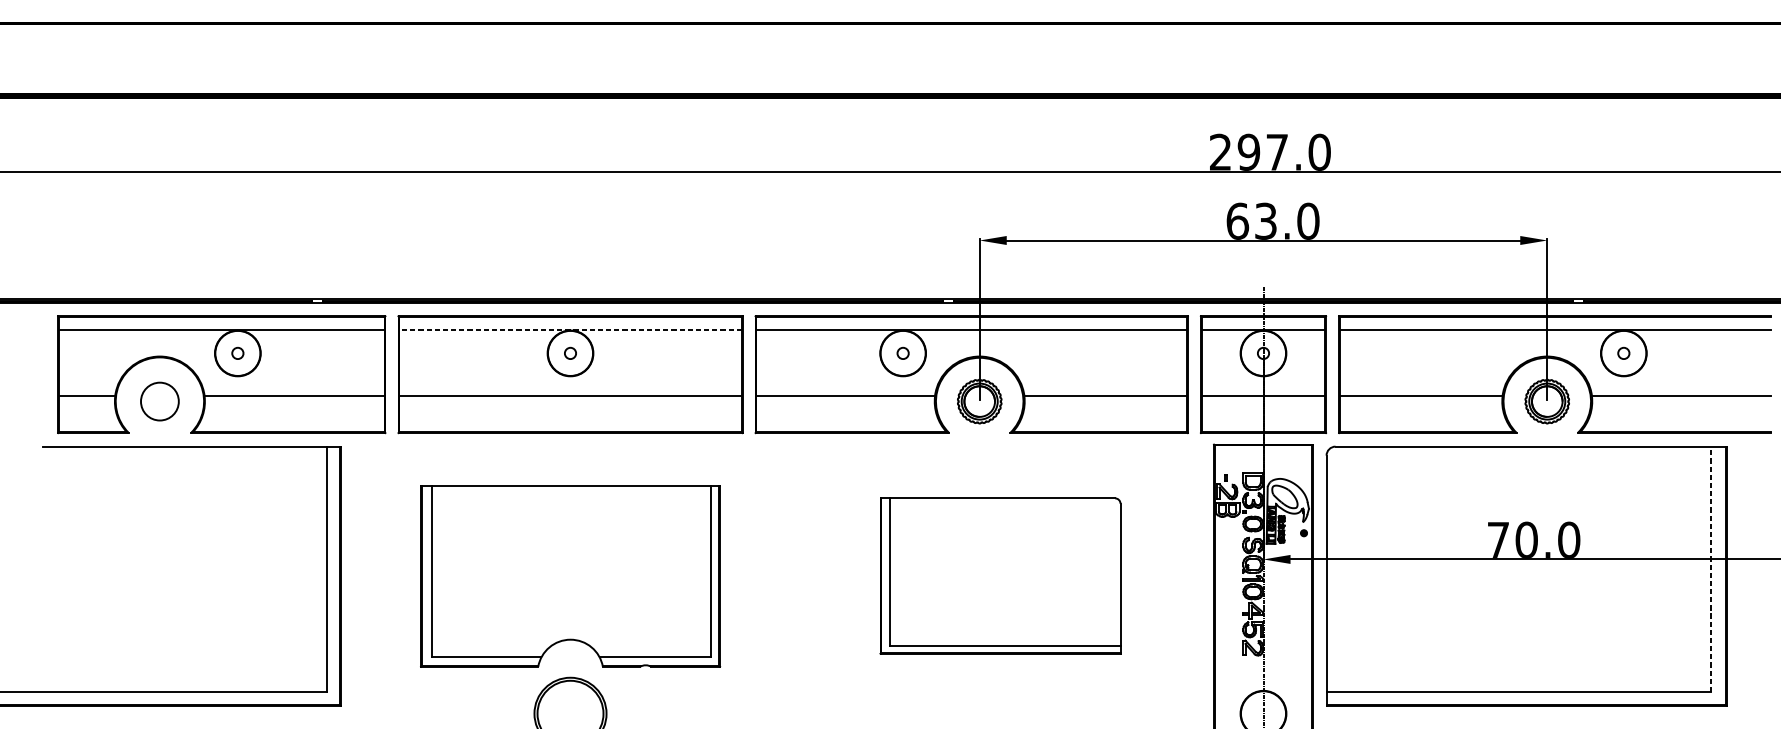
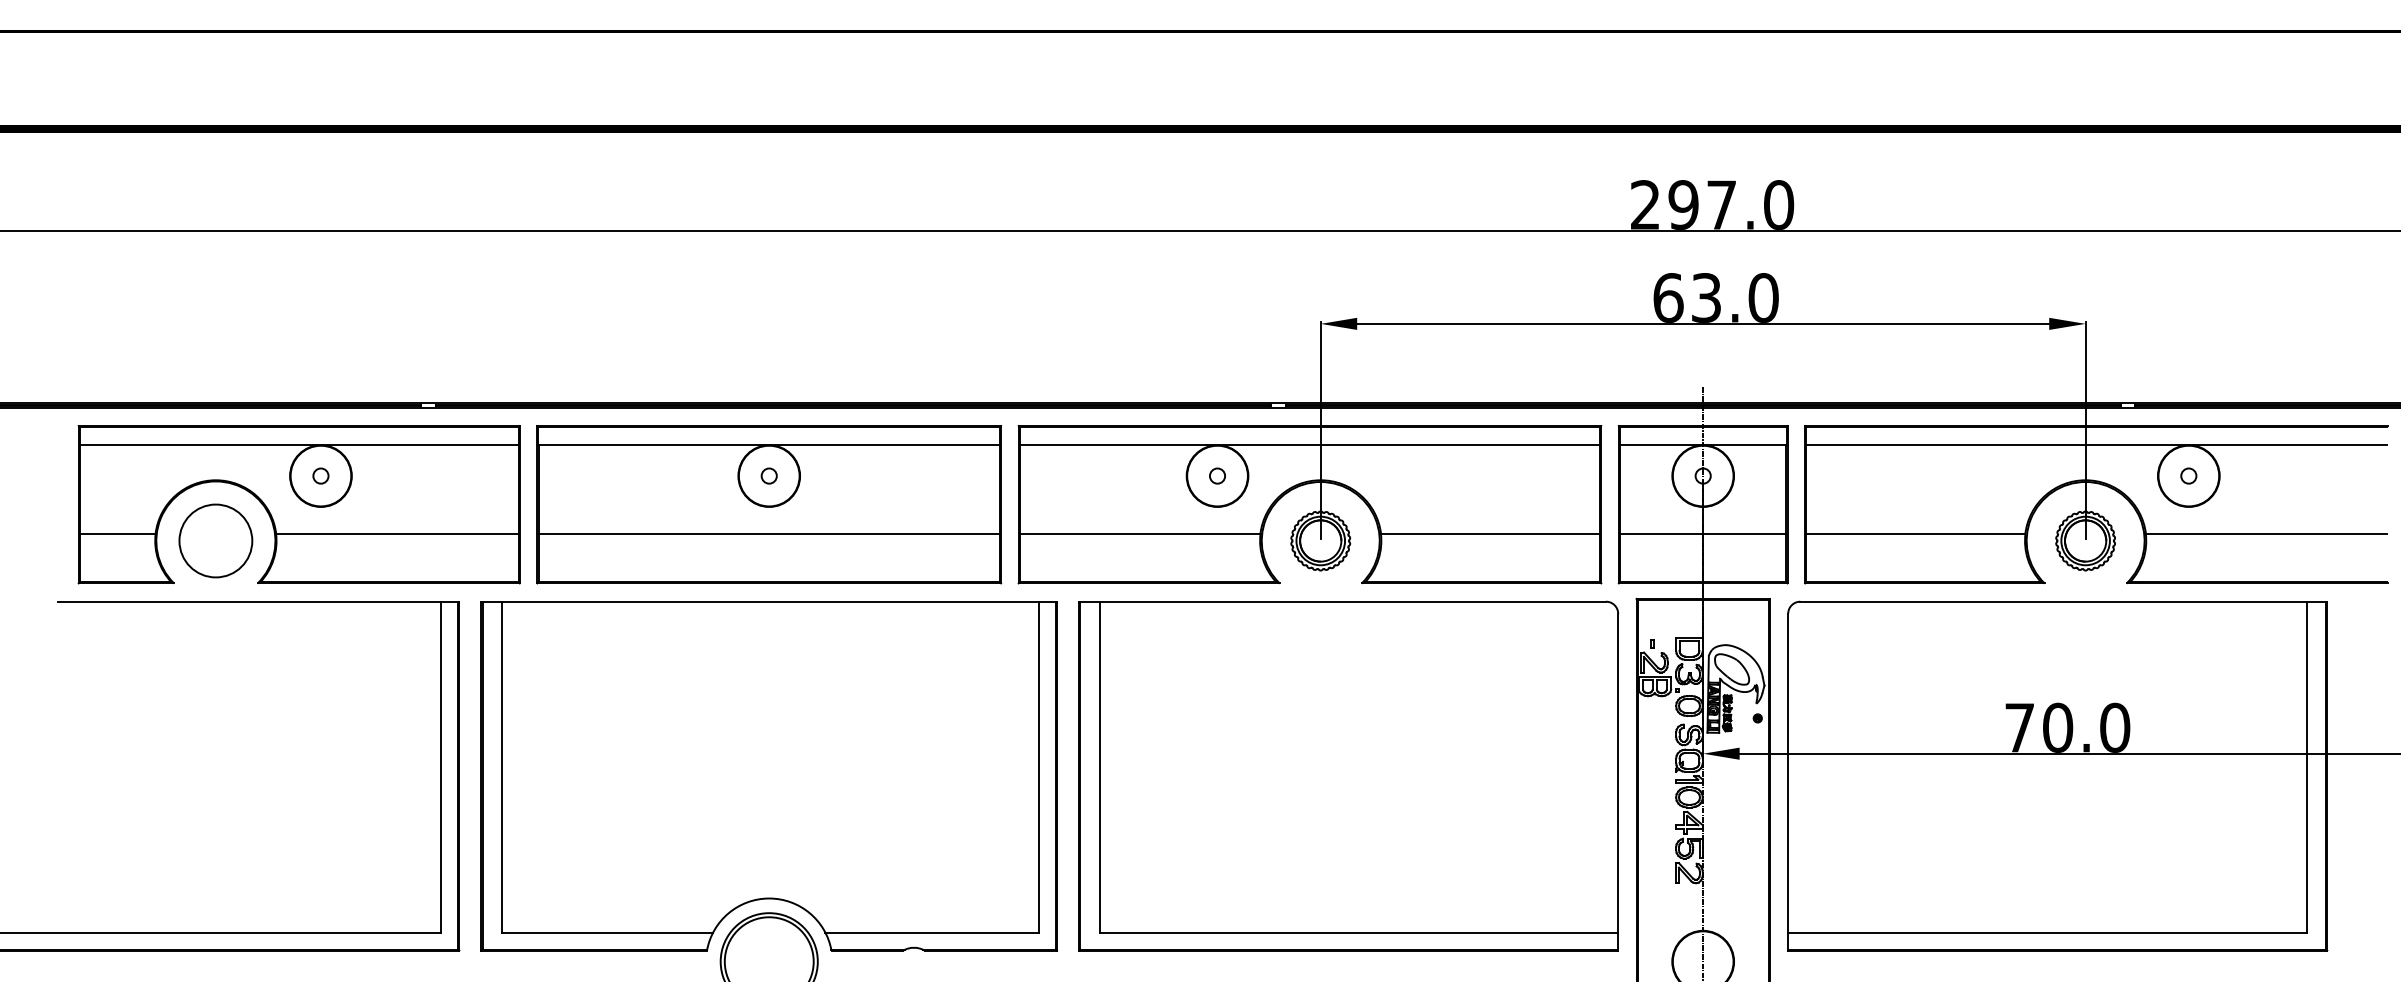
line: (570, 330) -> (769, 445), dashed -> solid
circle: (159, 401) -> (215, 540), size x1.43
line: (1711, 568) -> (2306, 766), dashed -> solid
part: (1000, 575) -> (1348, 775), size x1.67
part: (570, 576) -> (769, 776), size x1.43

